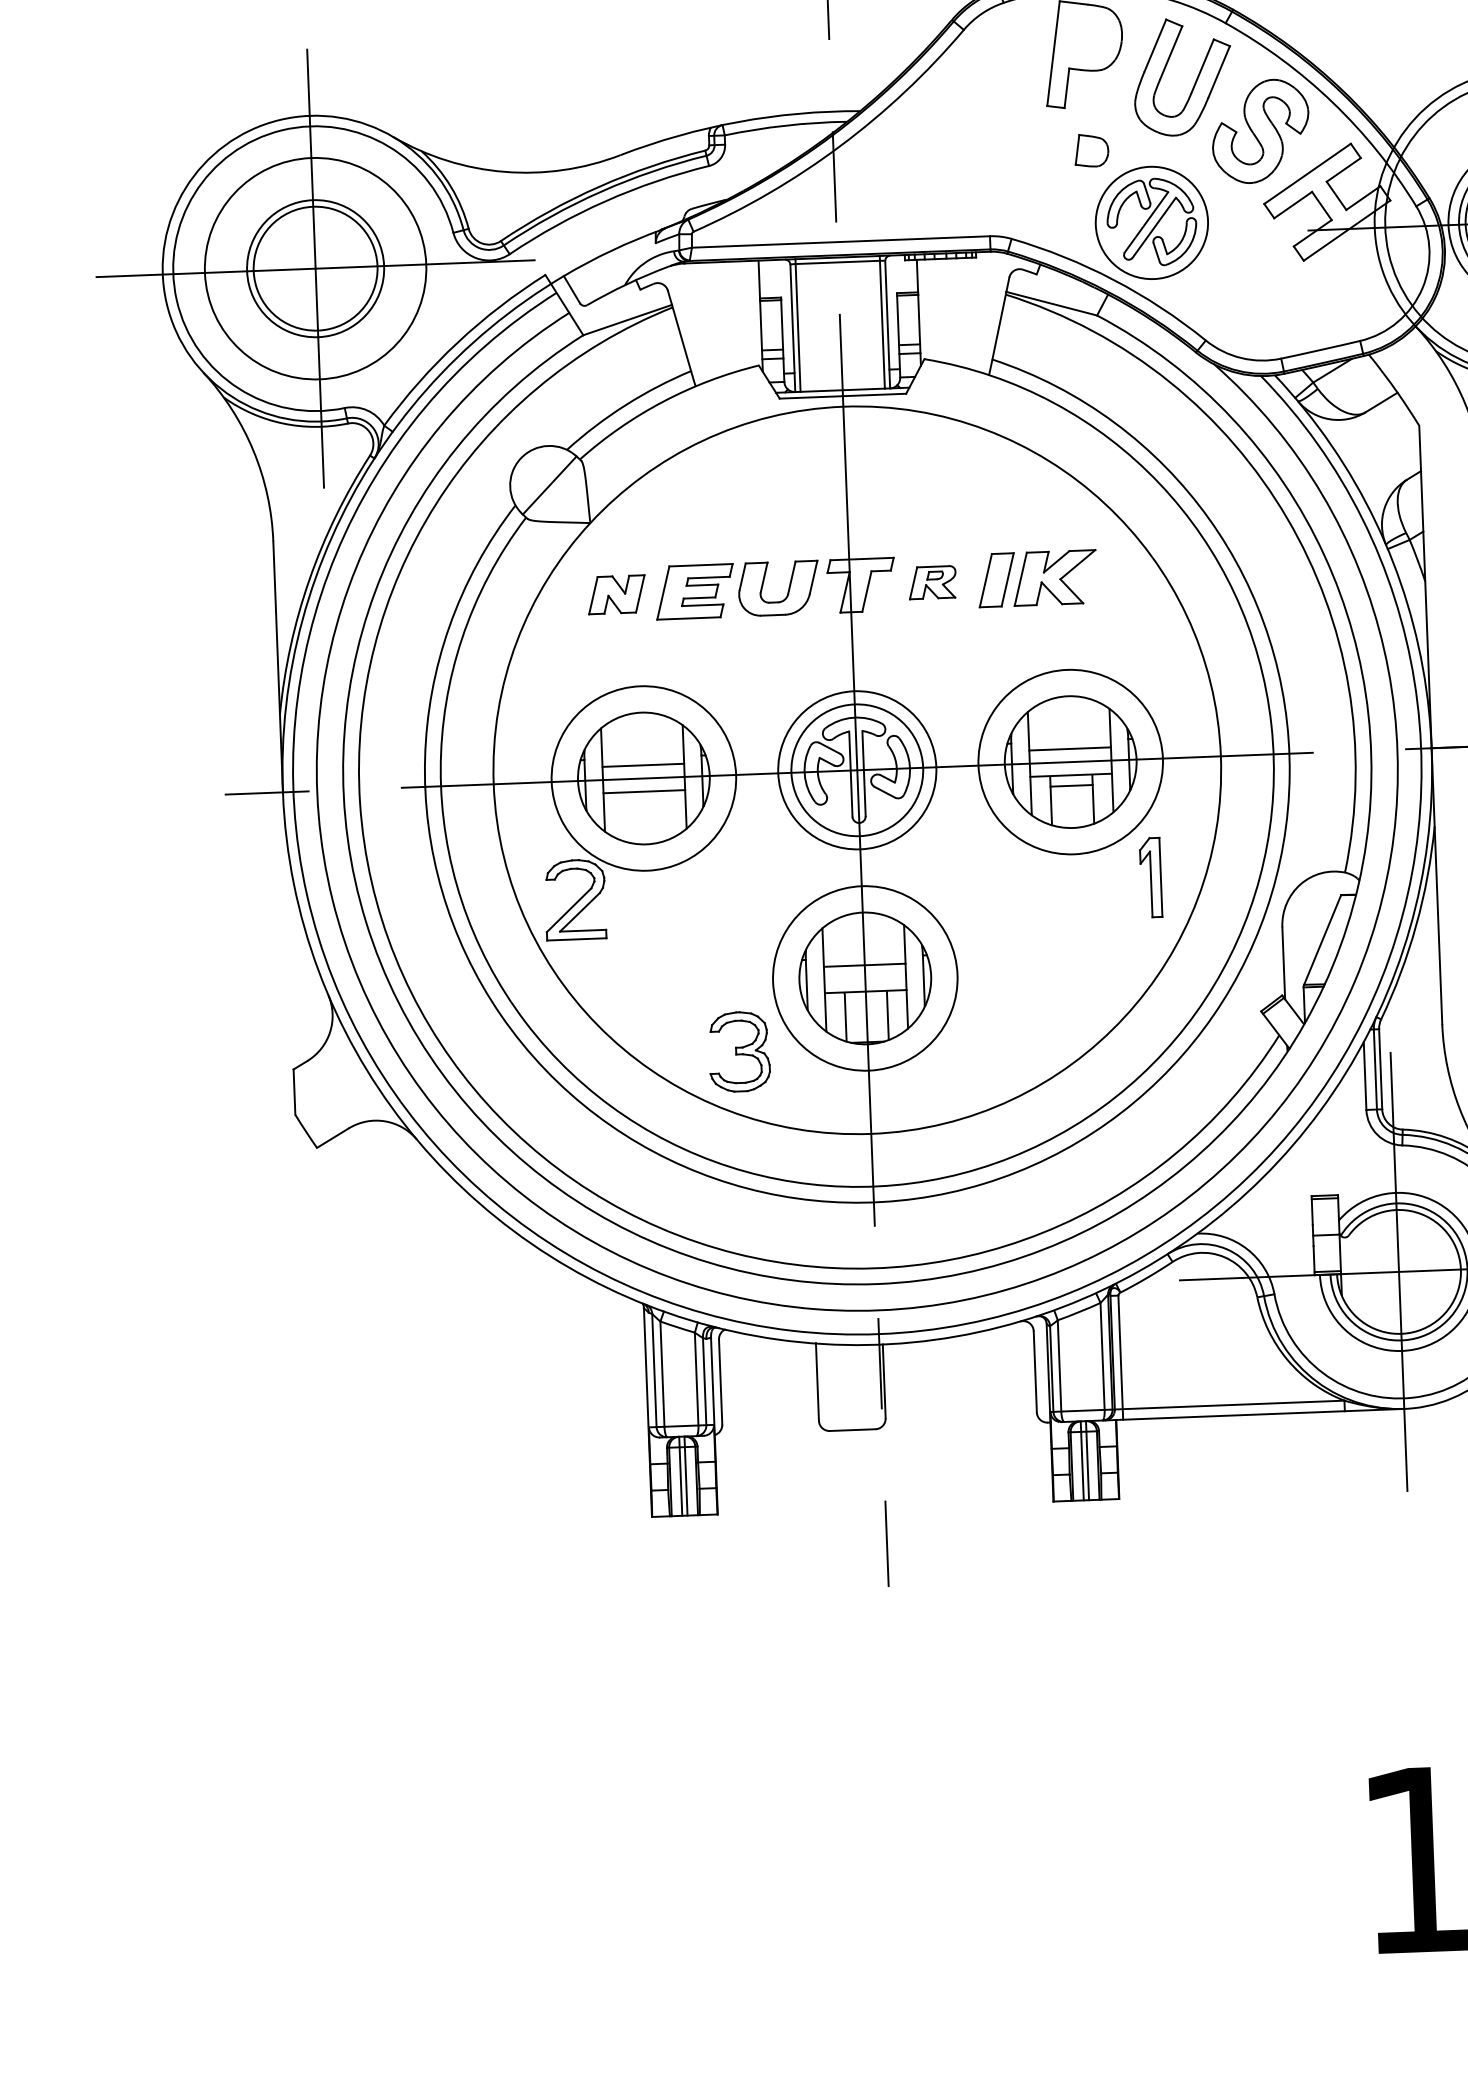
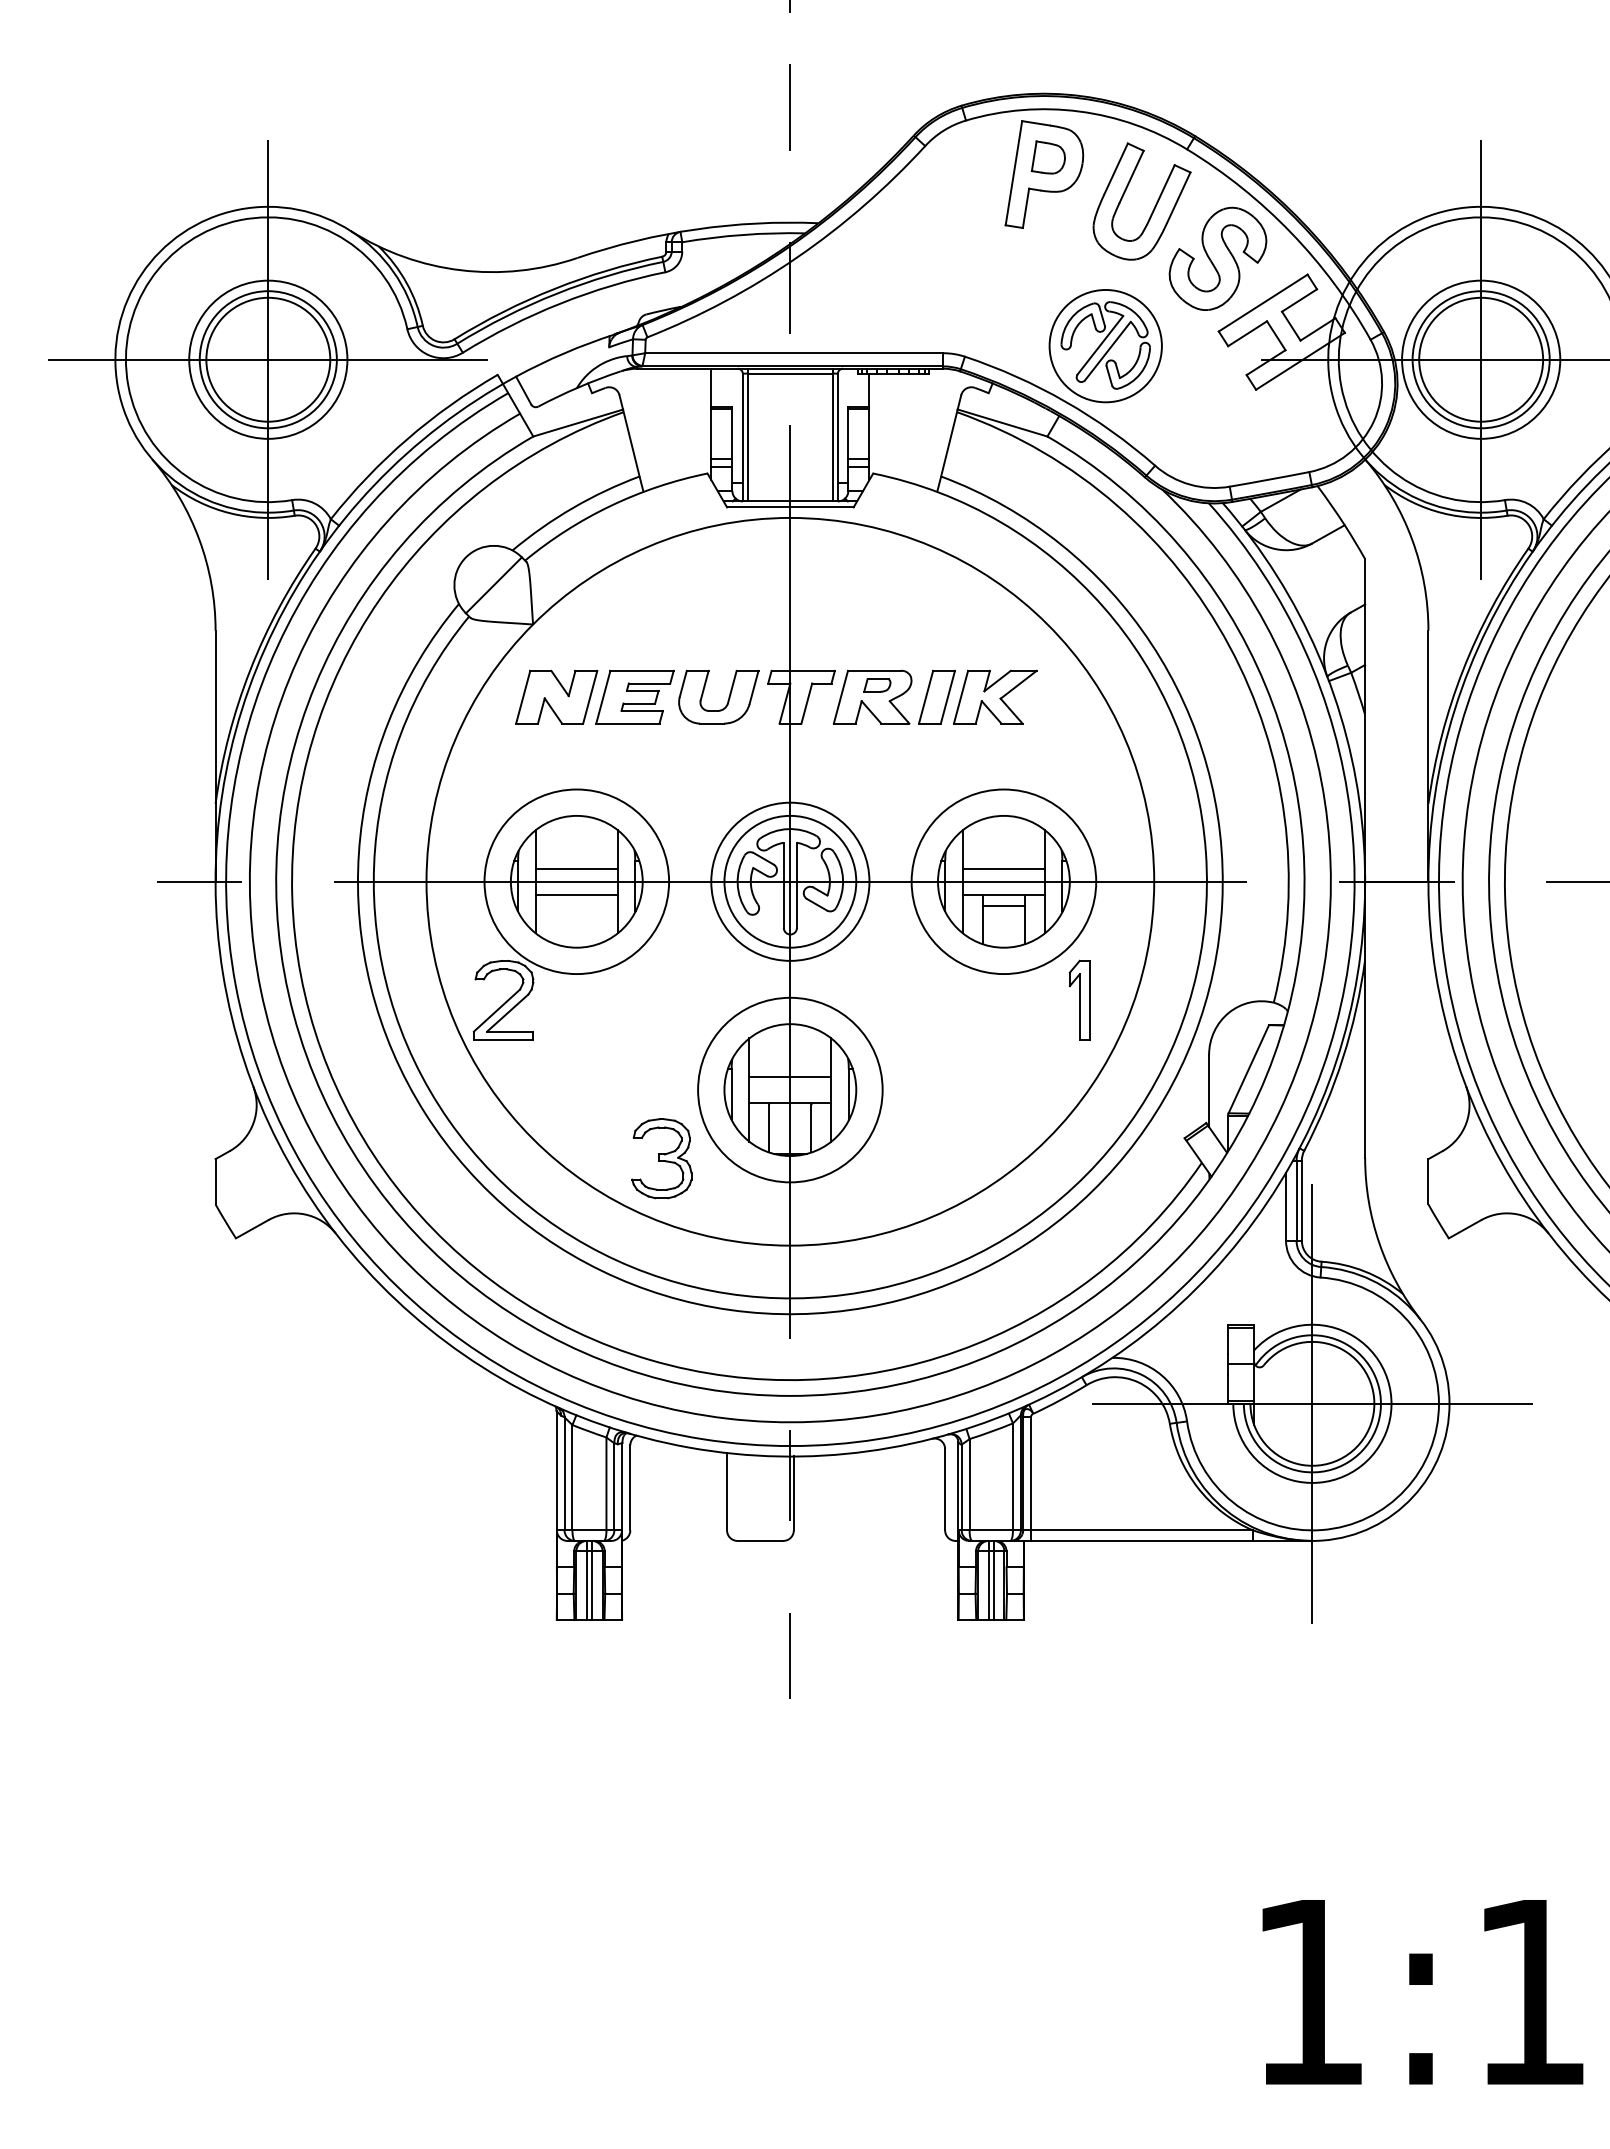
part: (1090, 150) -> (1047, 157), moved
circle: (315, 268) -> (268, 359), size x0.71
part: (932, 581) -> (872, 696), size x1.67
part: (616, 594) -> (556, 696), size x1.43

